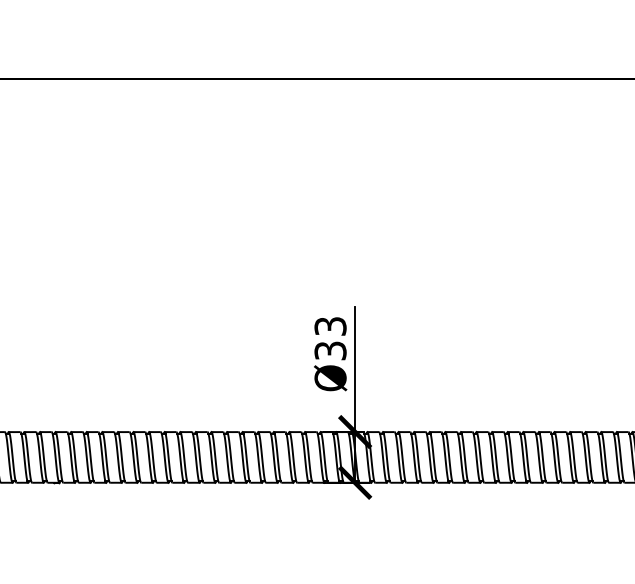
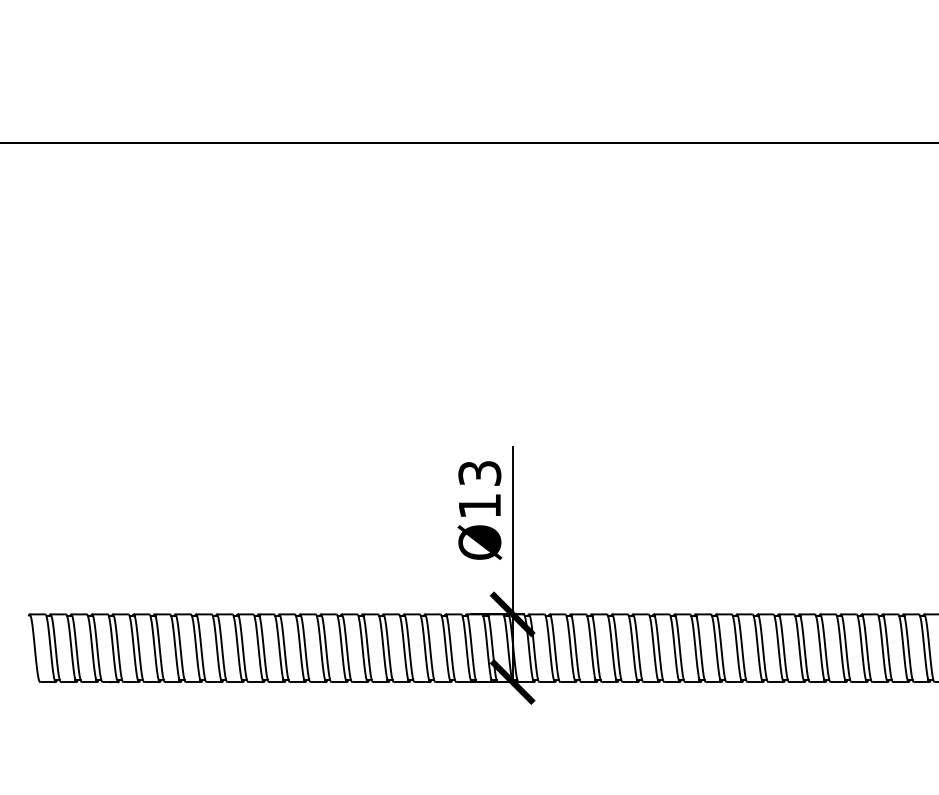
text: (330, 350) -> (479, 505), Ø33 -> Ø13

